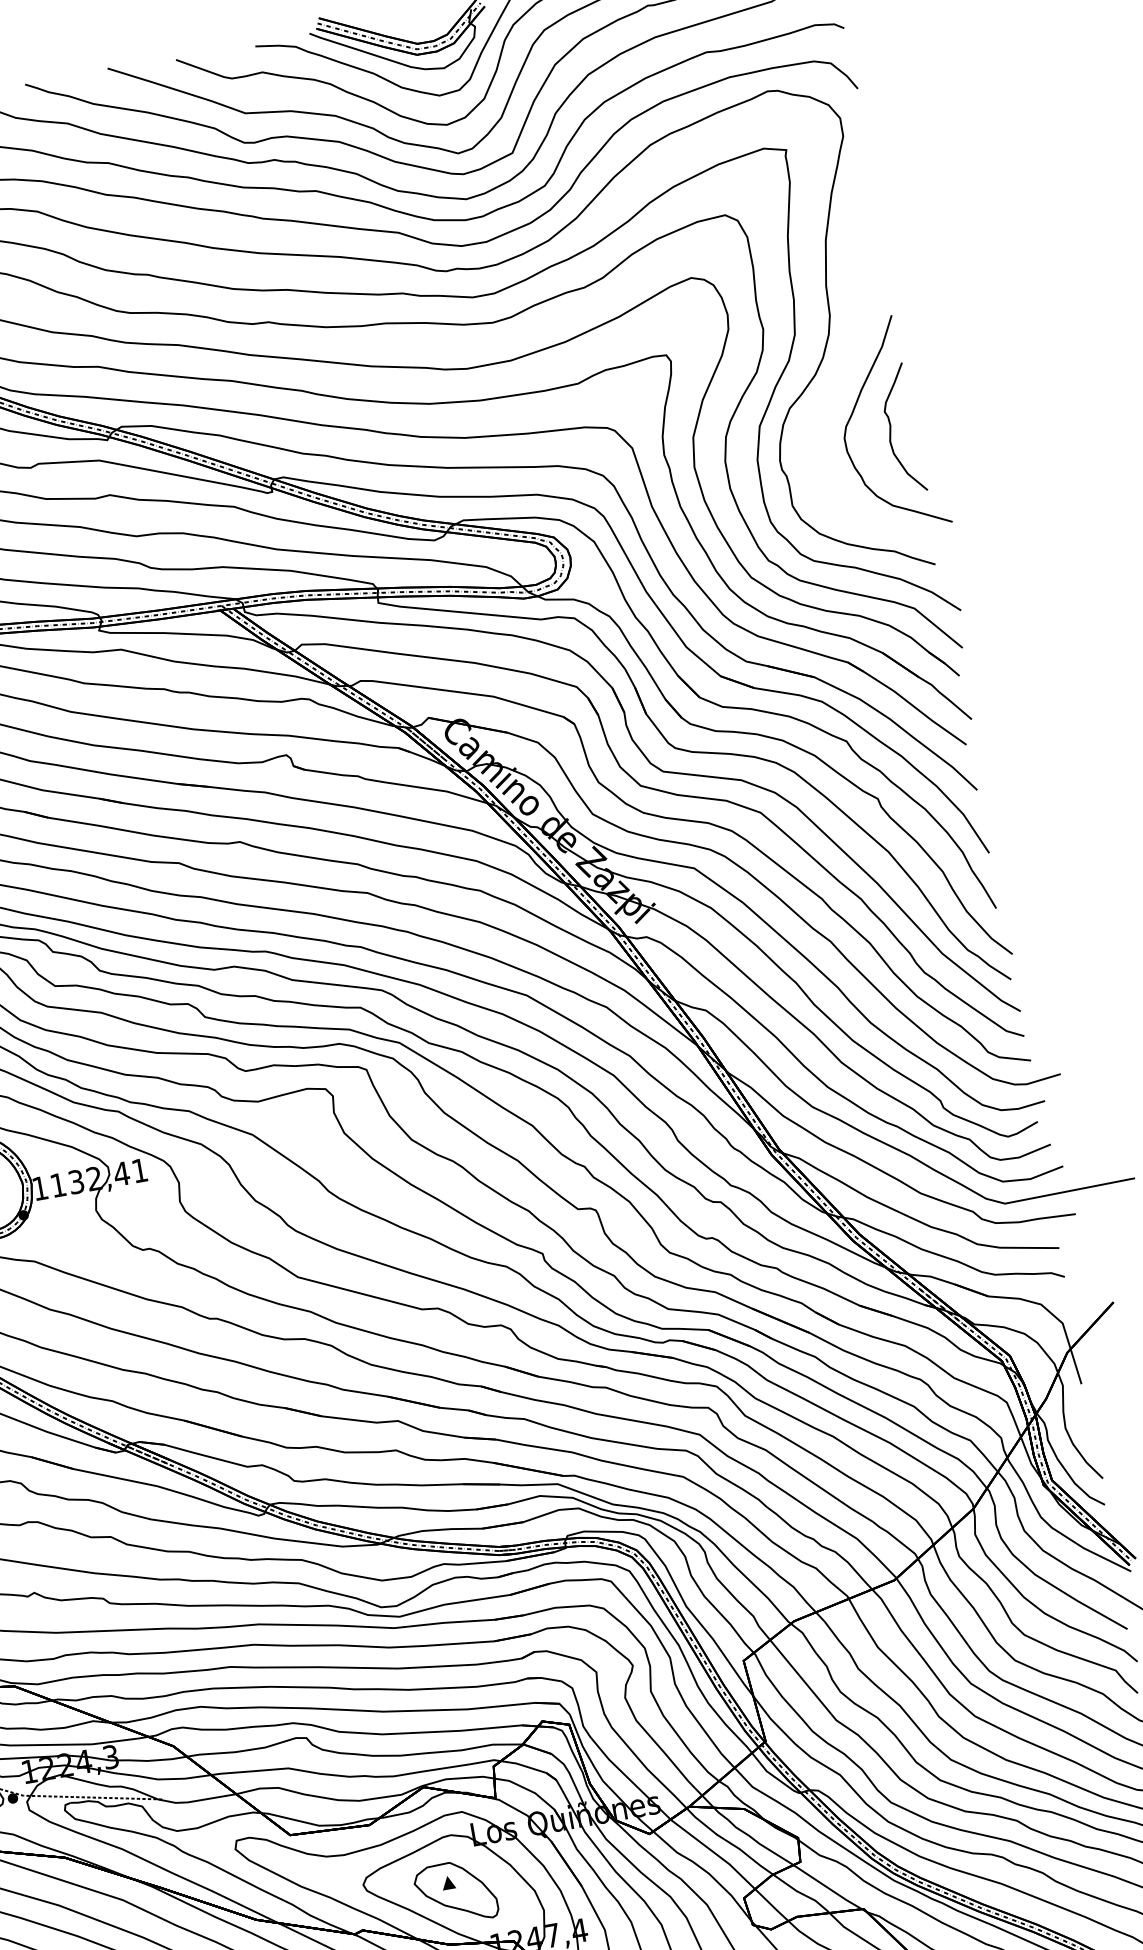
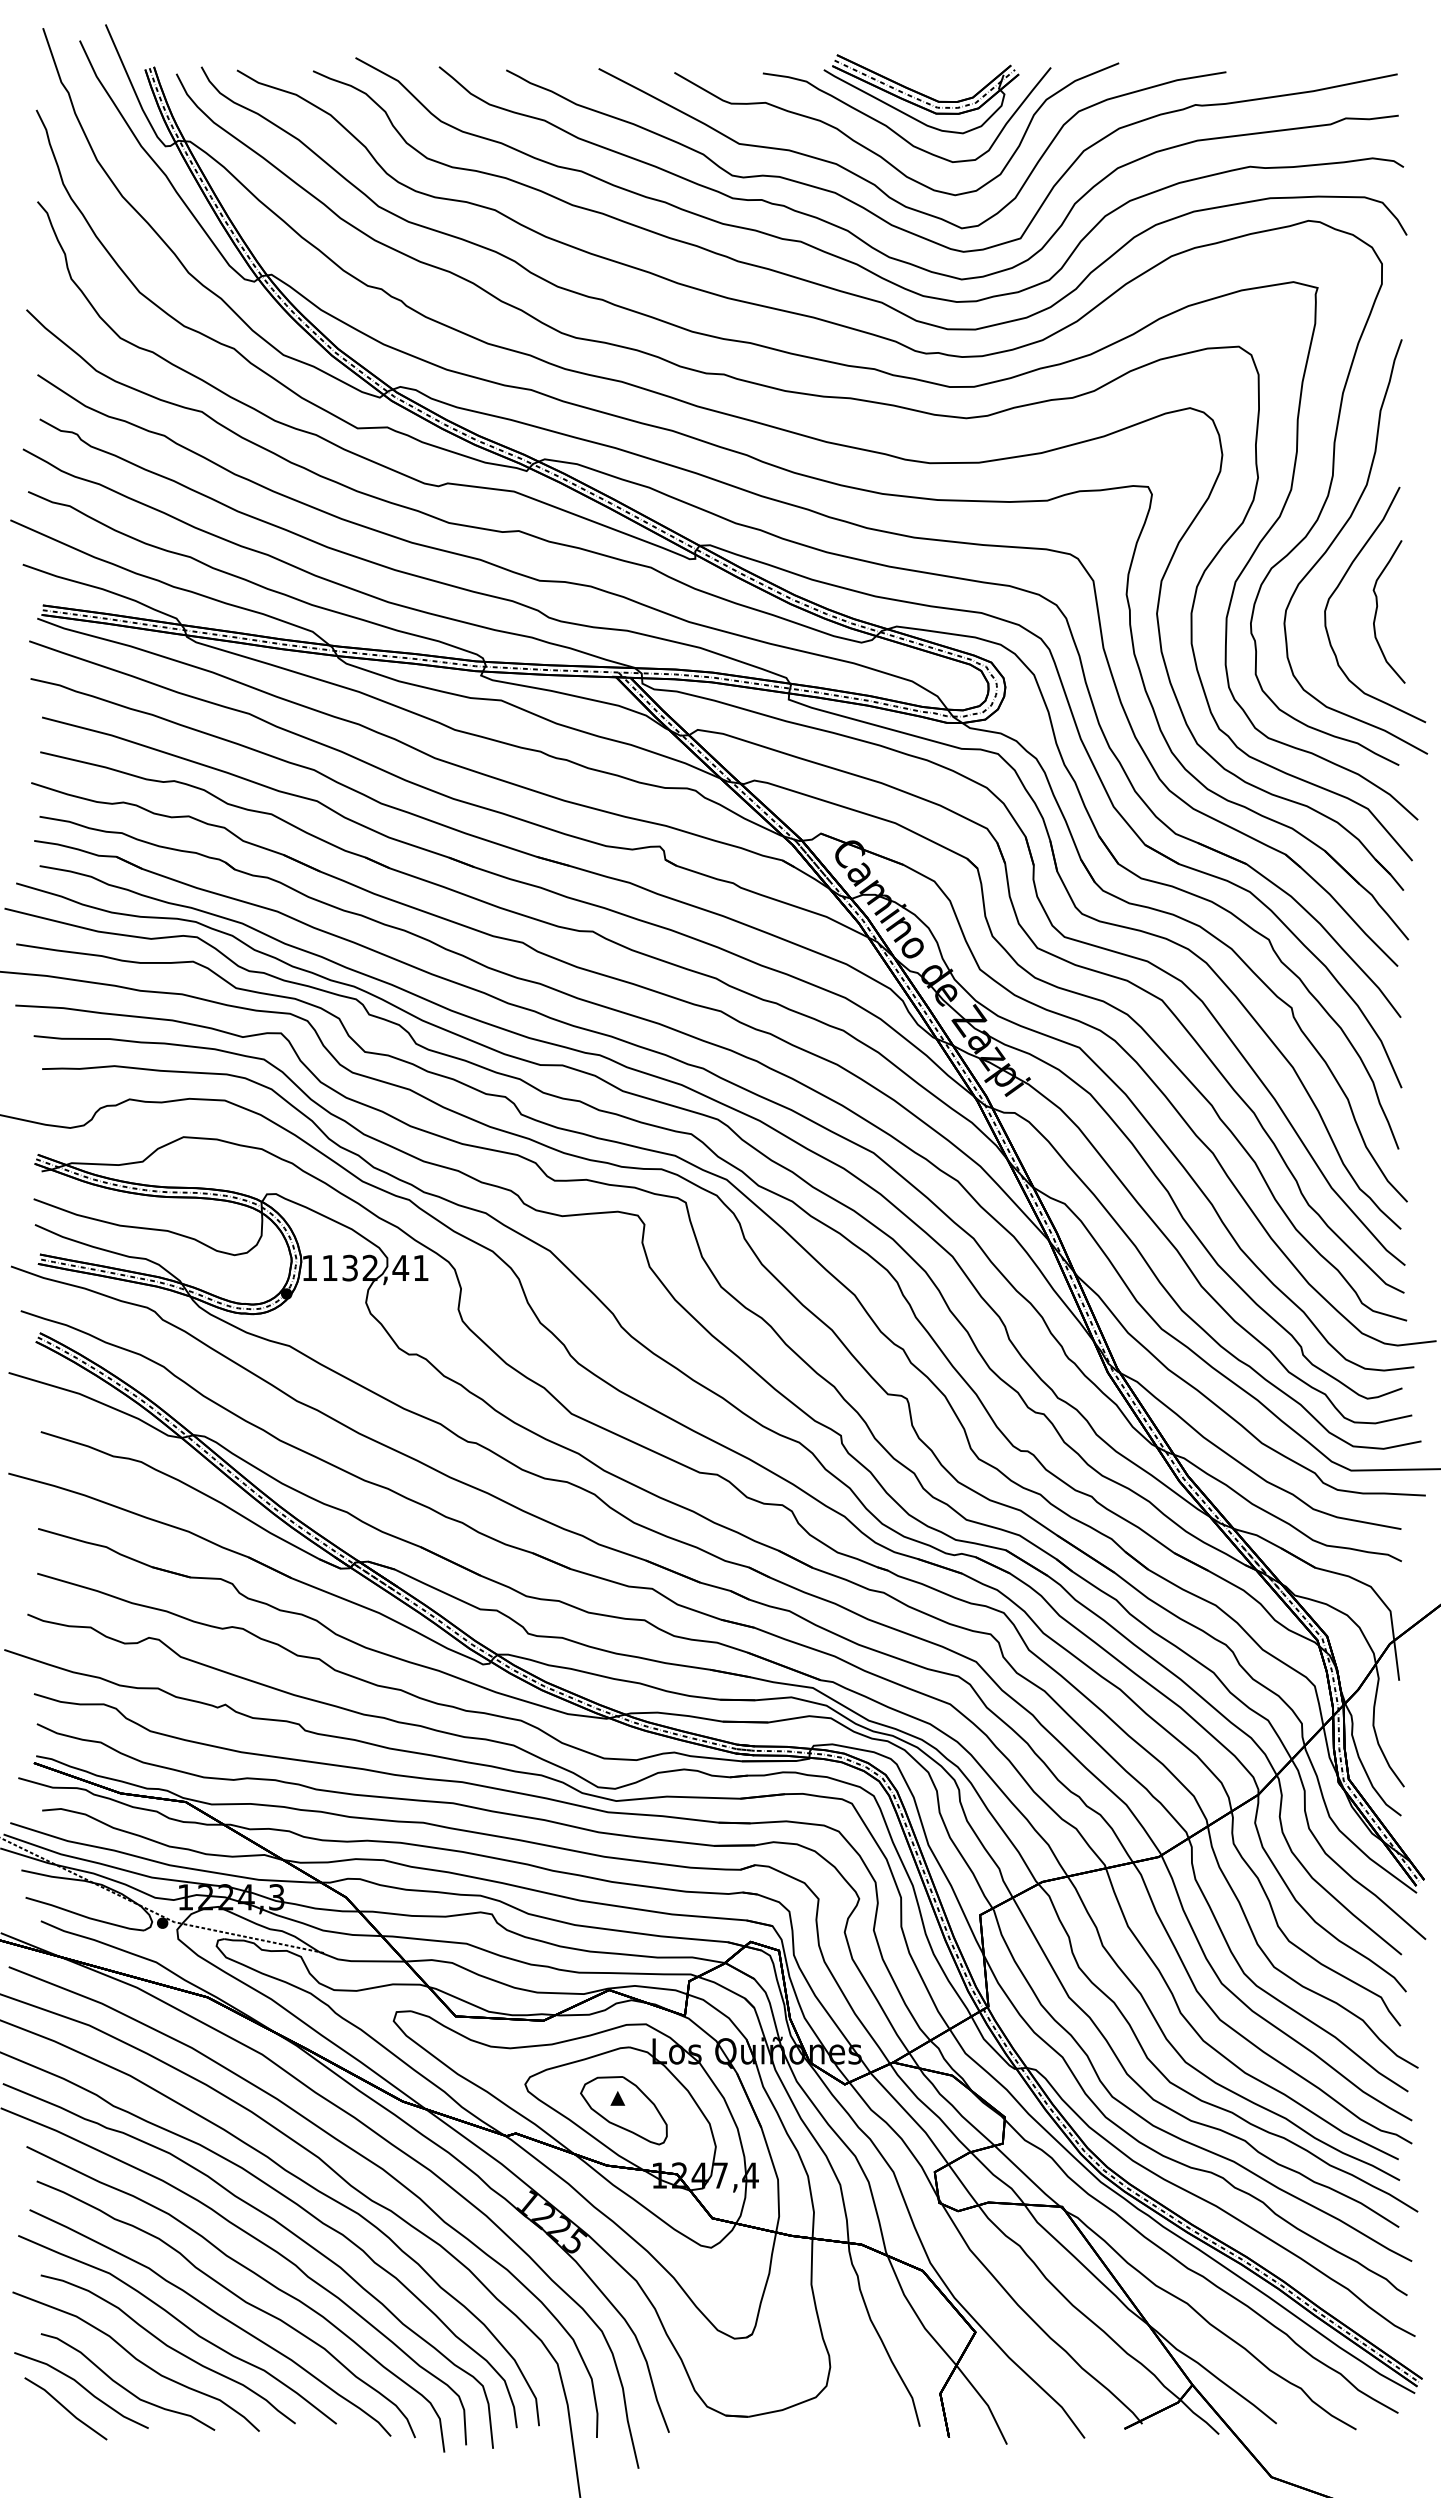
curve: (845, 367) -> (1339, 534), added

